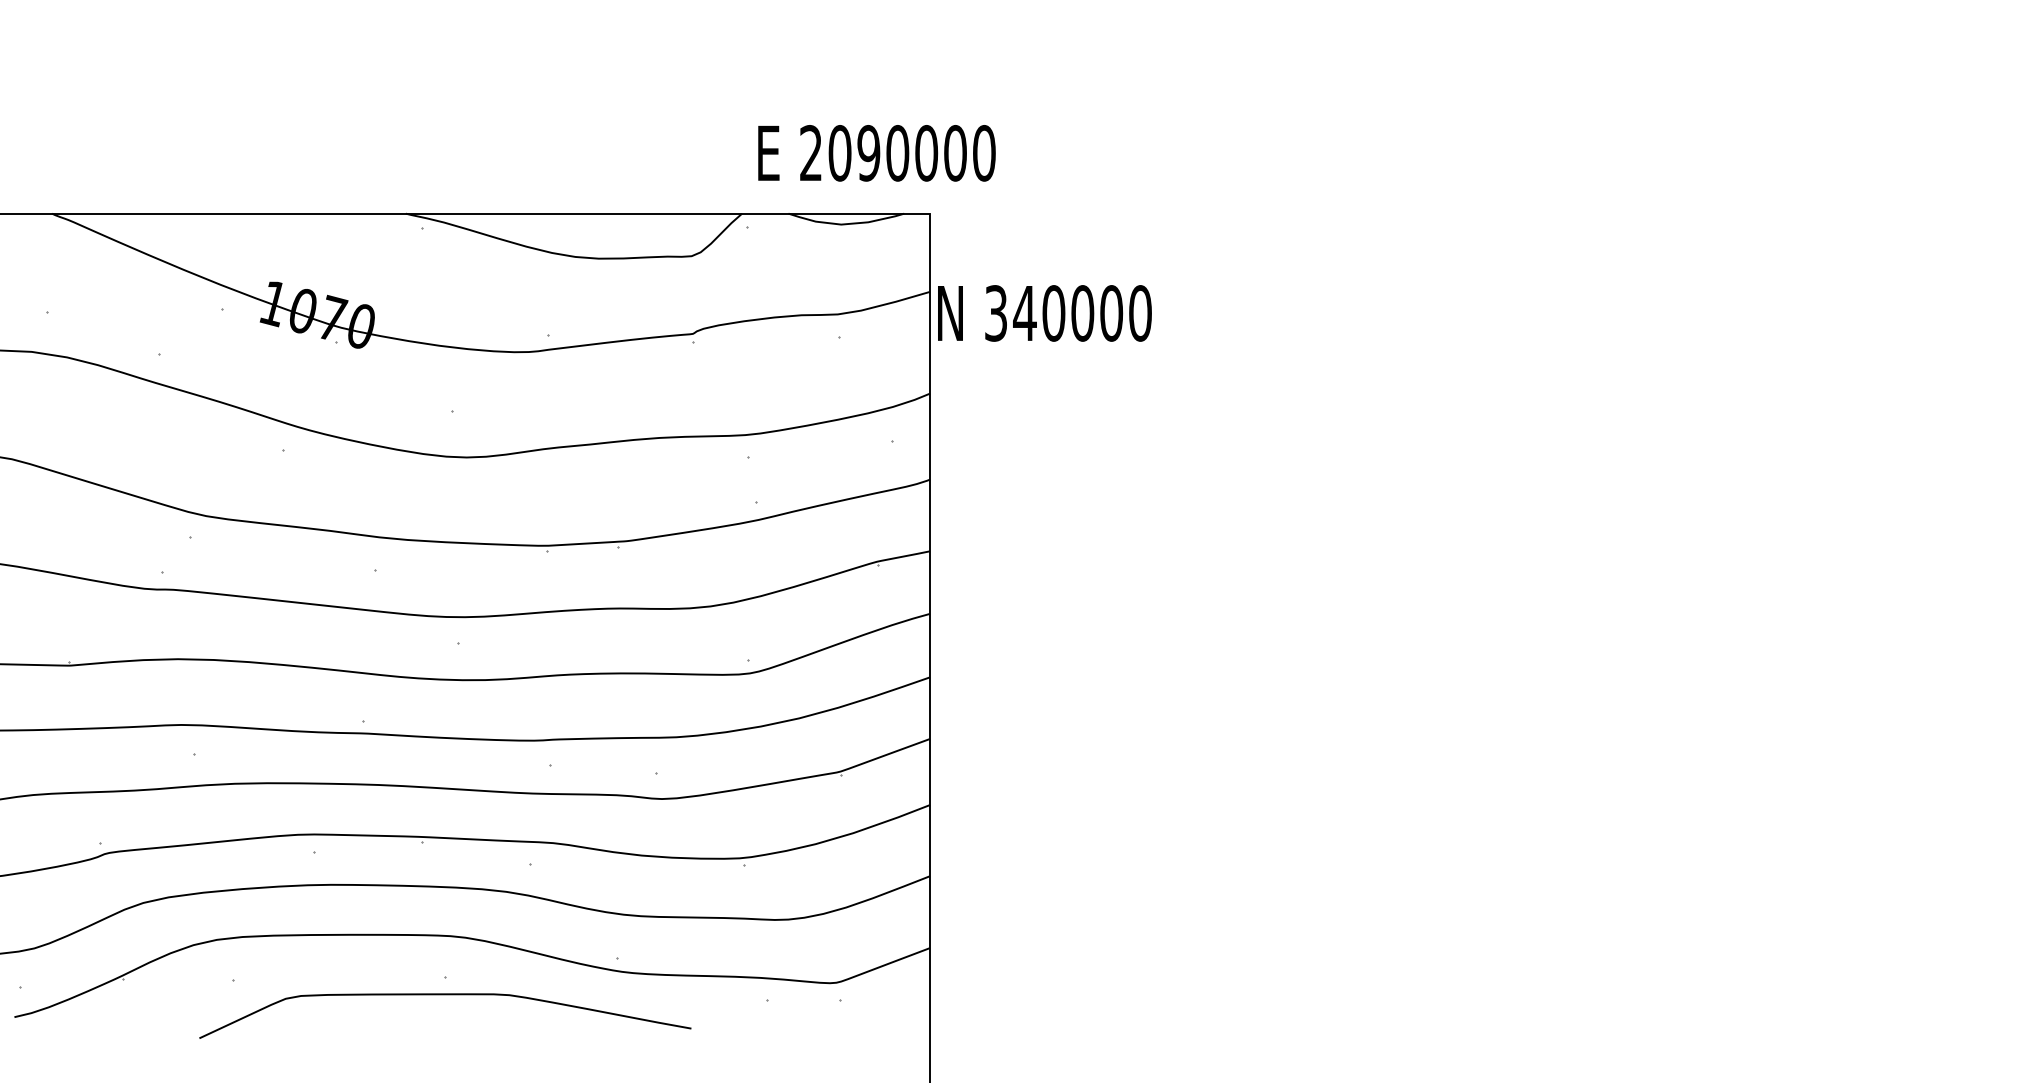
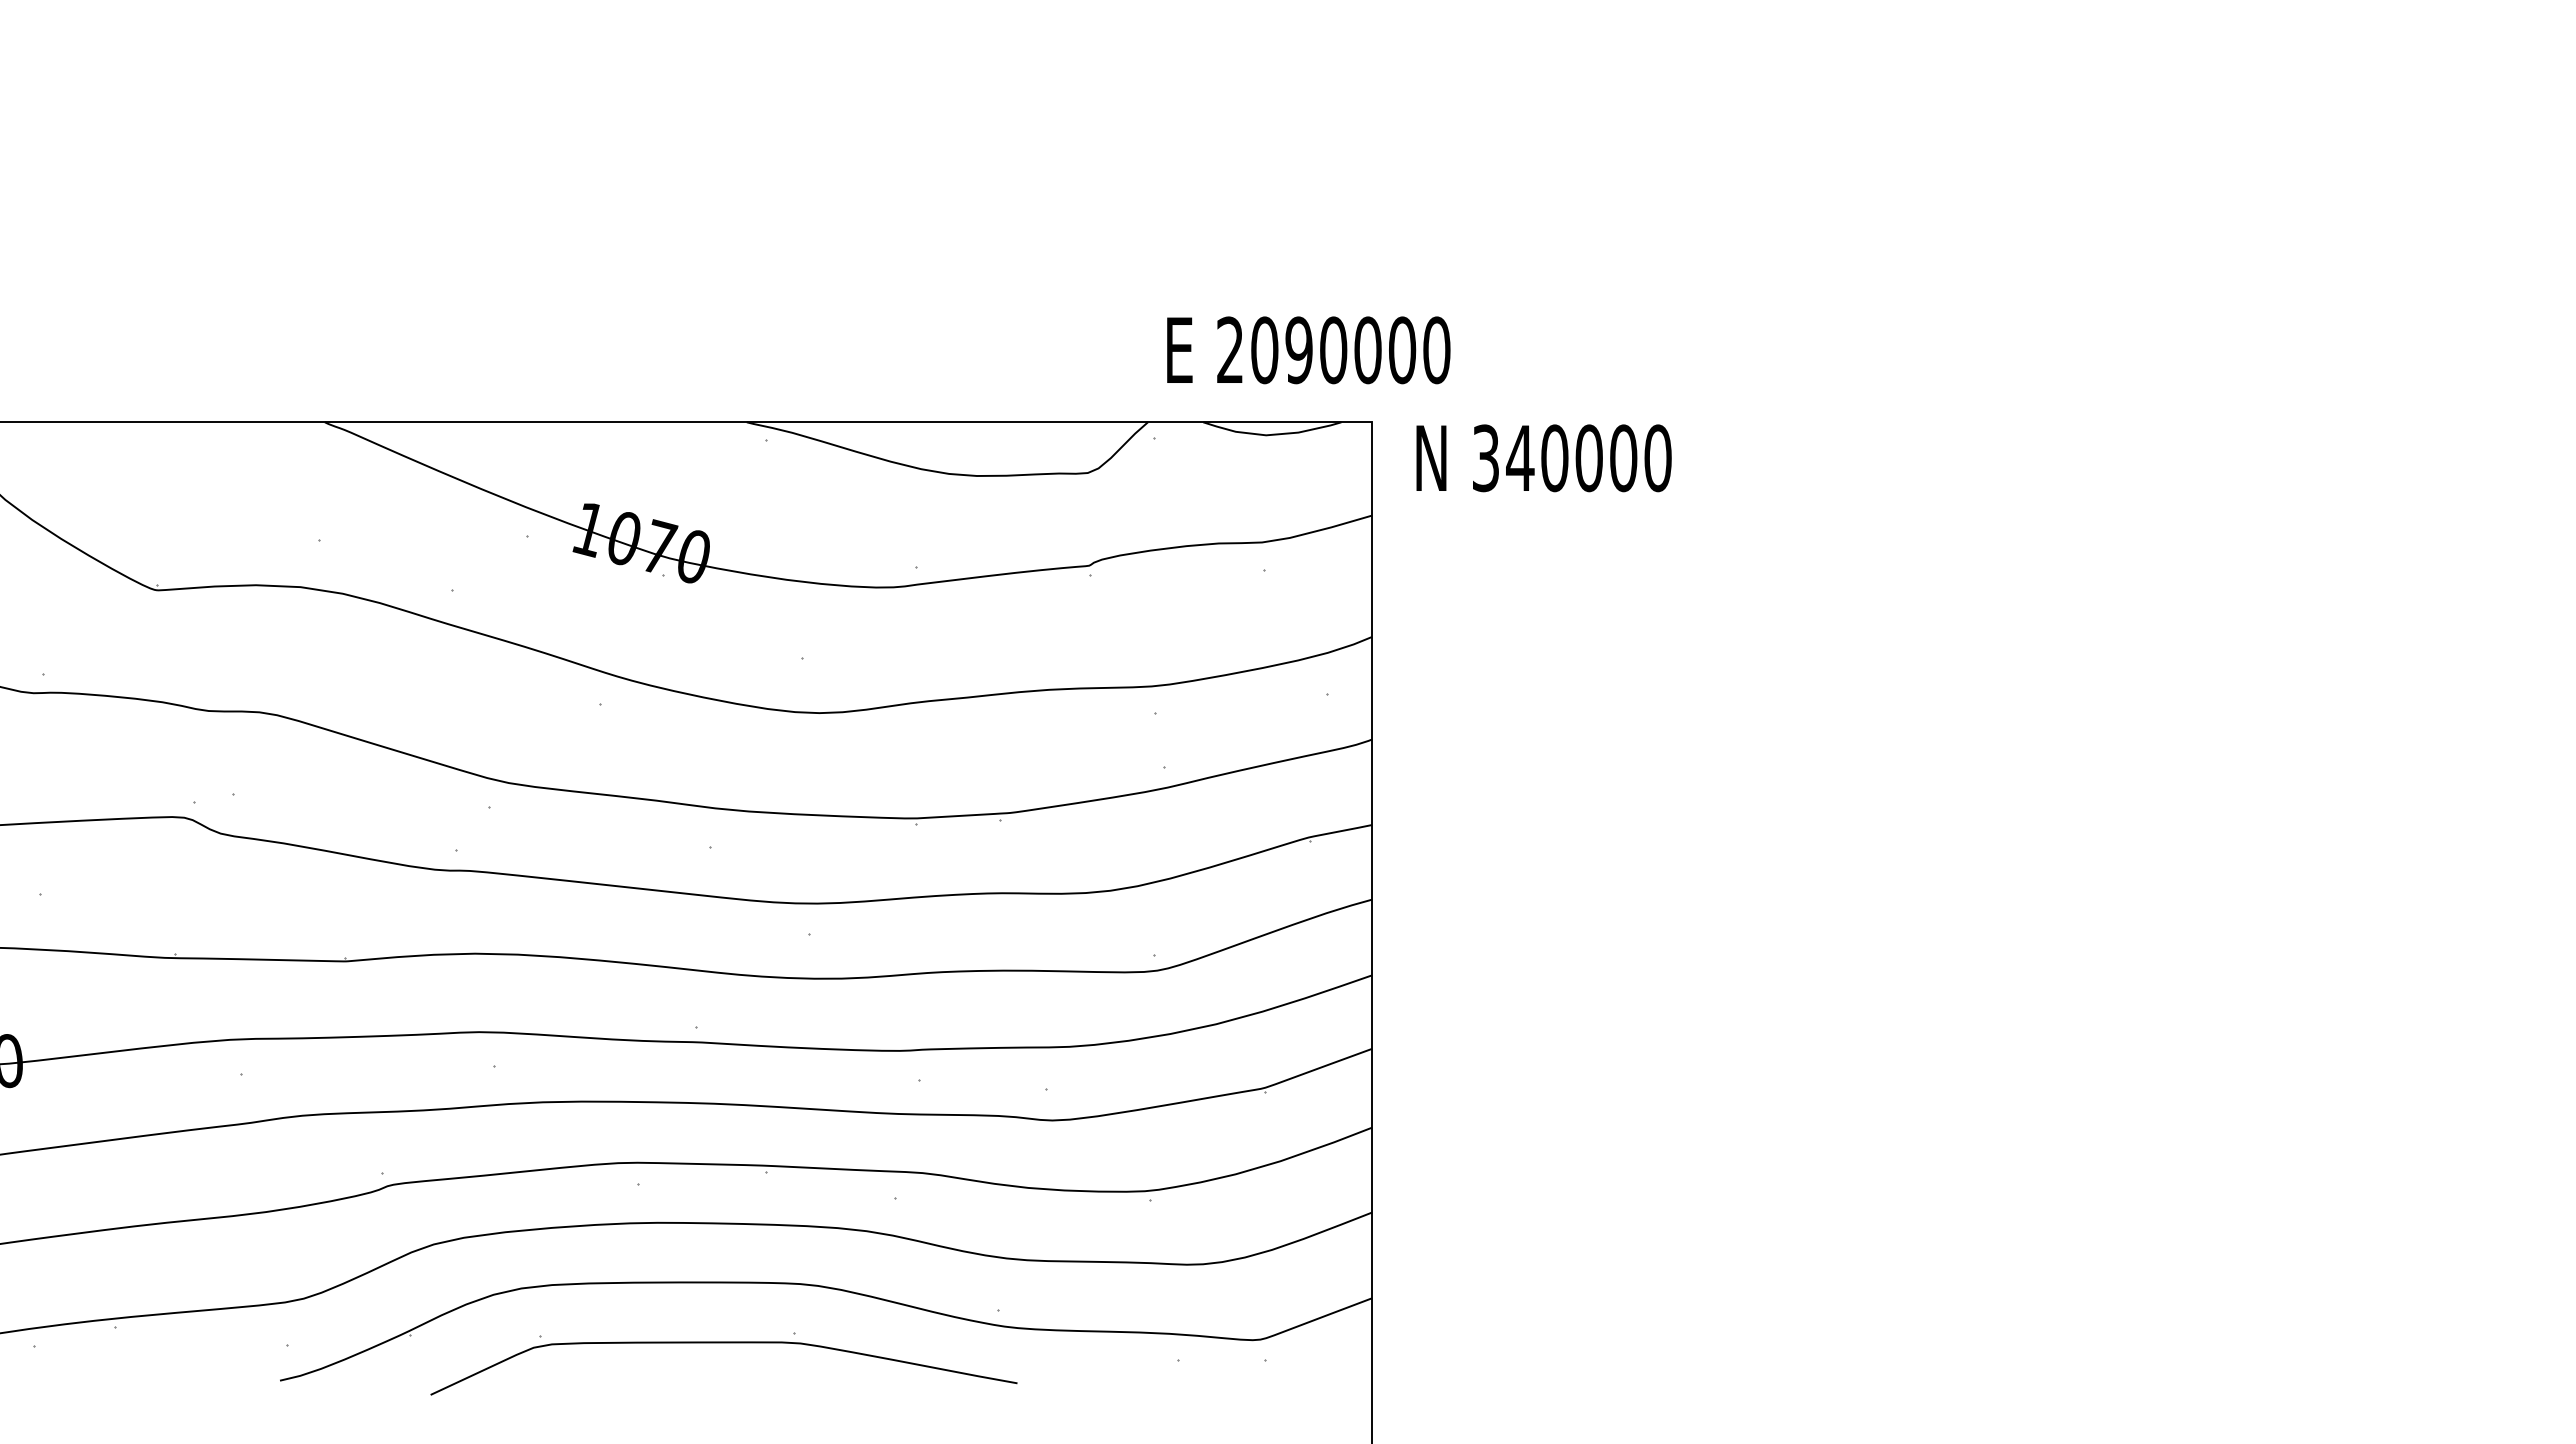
text: (1044, 313) -> (1543, 458), moved
curve: (444, 995) -> (723, 1343), moved

